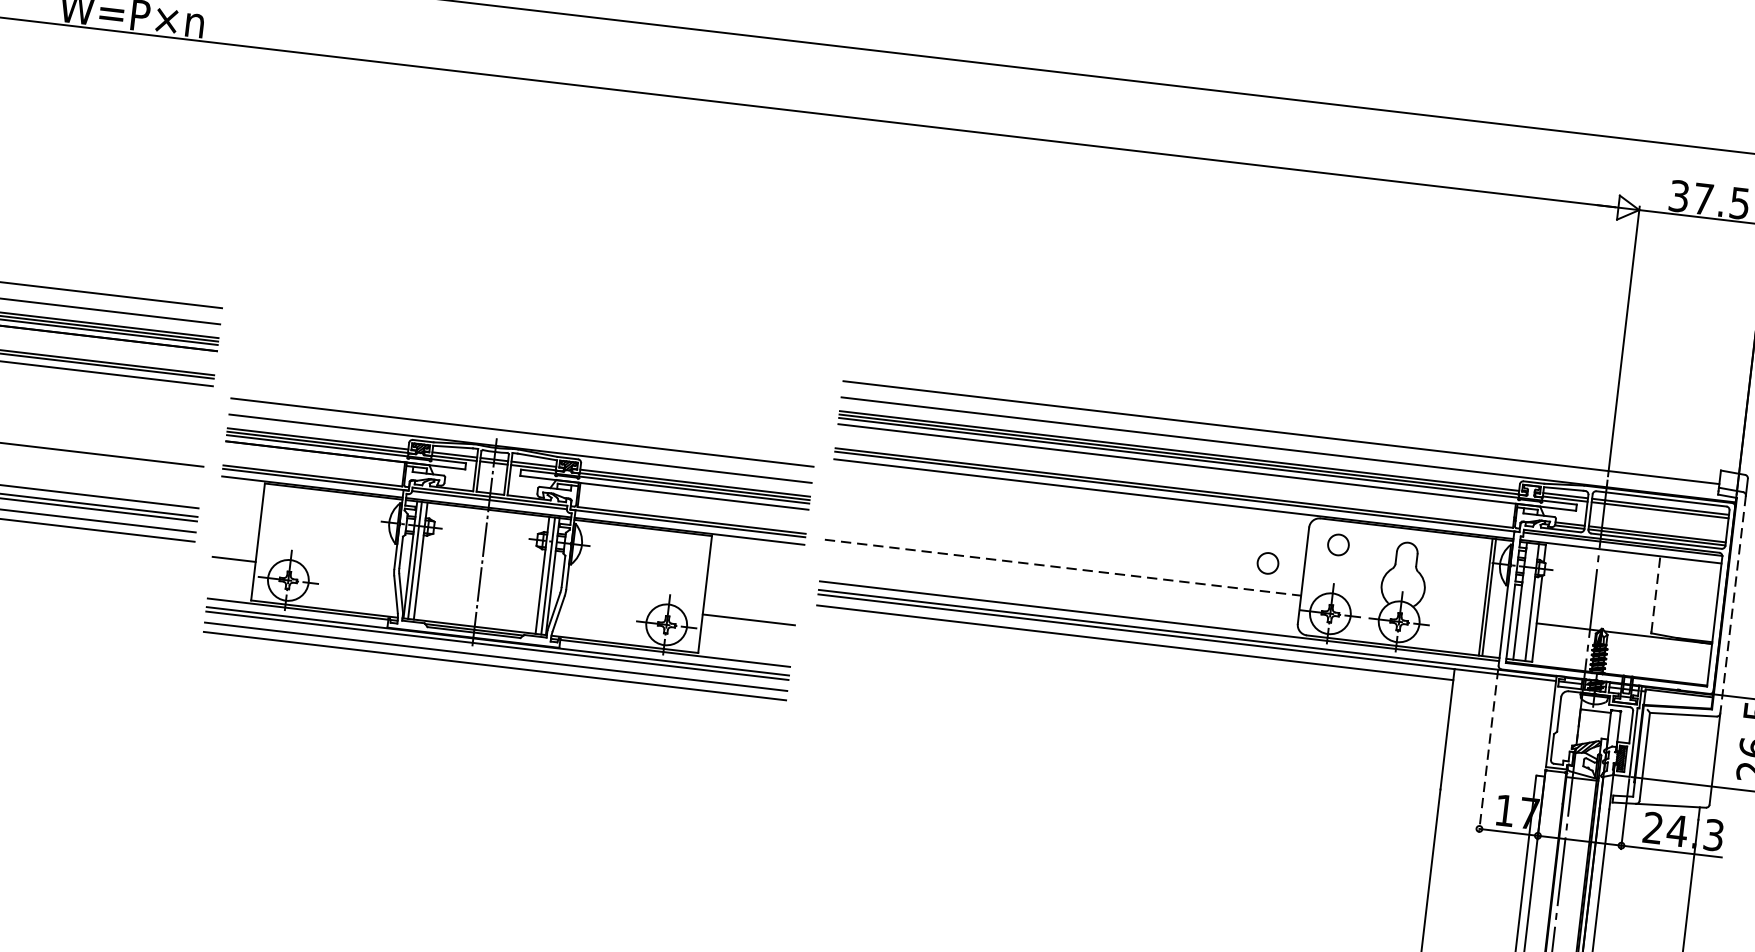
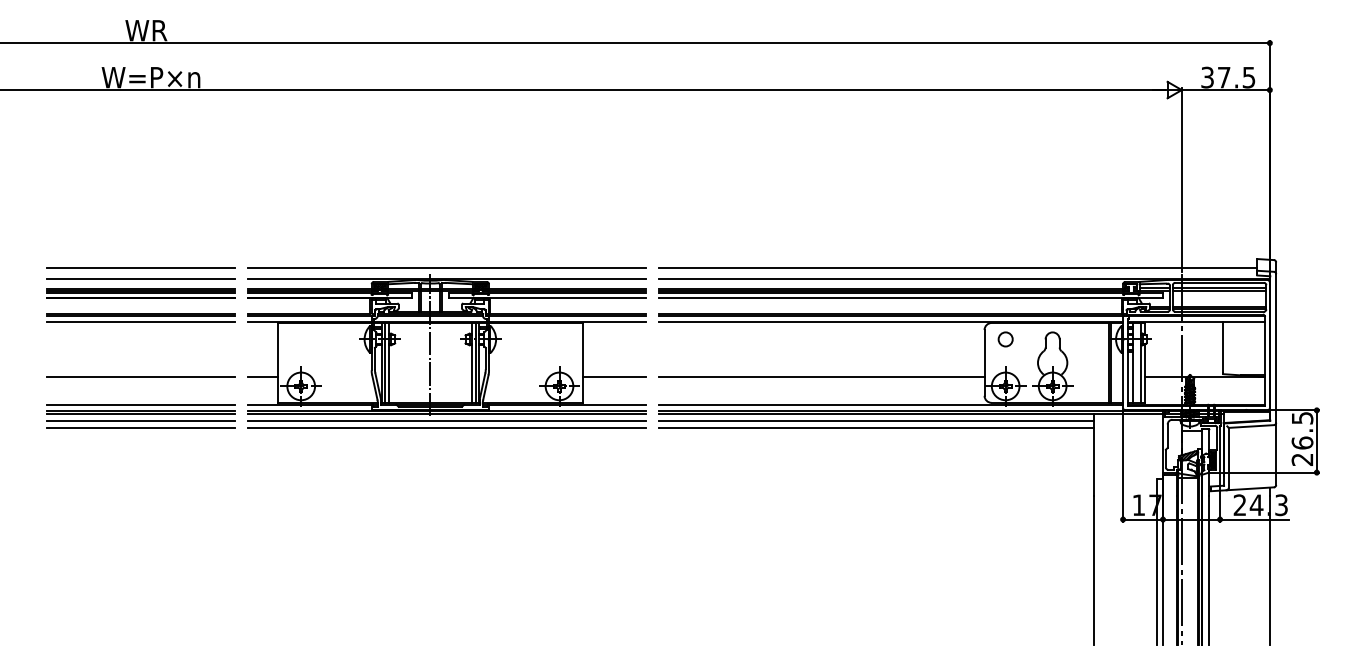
part: (507, 548) -> (446, 347), moved
circle: (1267, 563) -> (959, 357), removed
line: (1062, 567) -> (821, 376), dashed -> solid
line: (1656, 594) -> (1223, 347), dashed -> solid
line: (1733, 604) -> (1276, 348), dashed -> solid
line: (1134, 651) -> (876, 427), added
line: (1489, 751) -> (1123, 466), dashed -> solid

